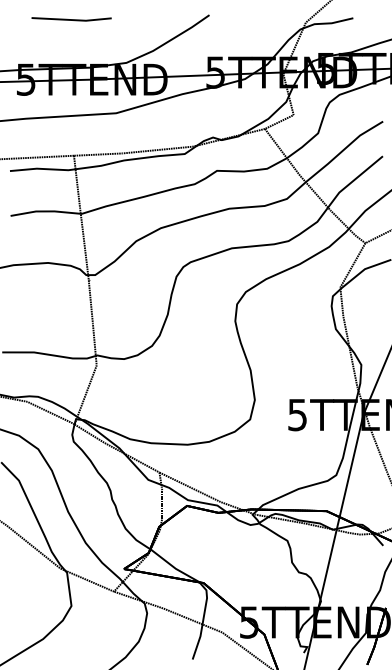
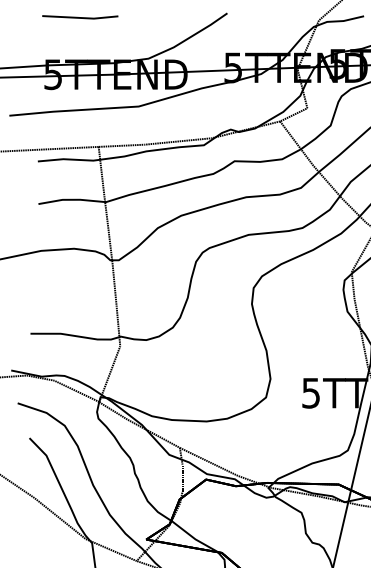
line: (71, 19) -> (80, 17), moved

